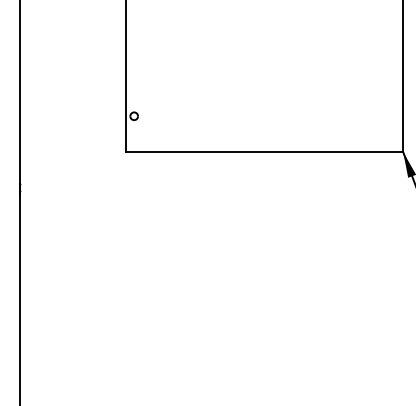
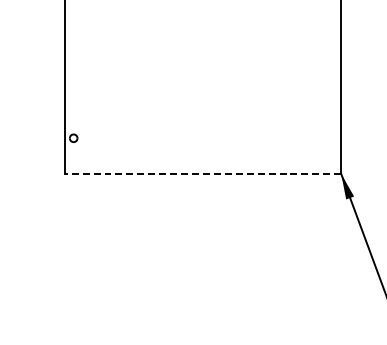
line: (264, 152) -> (203, 174), solid -> dashed

